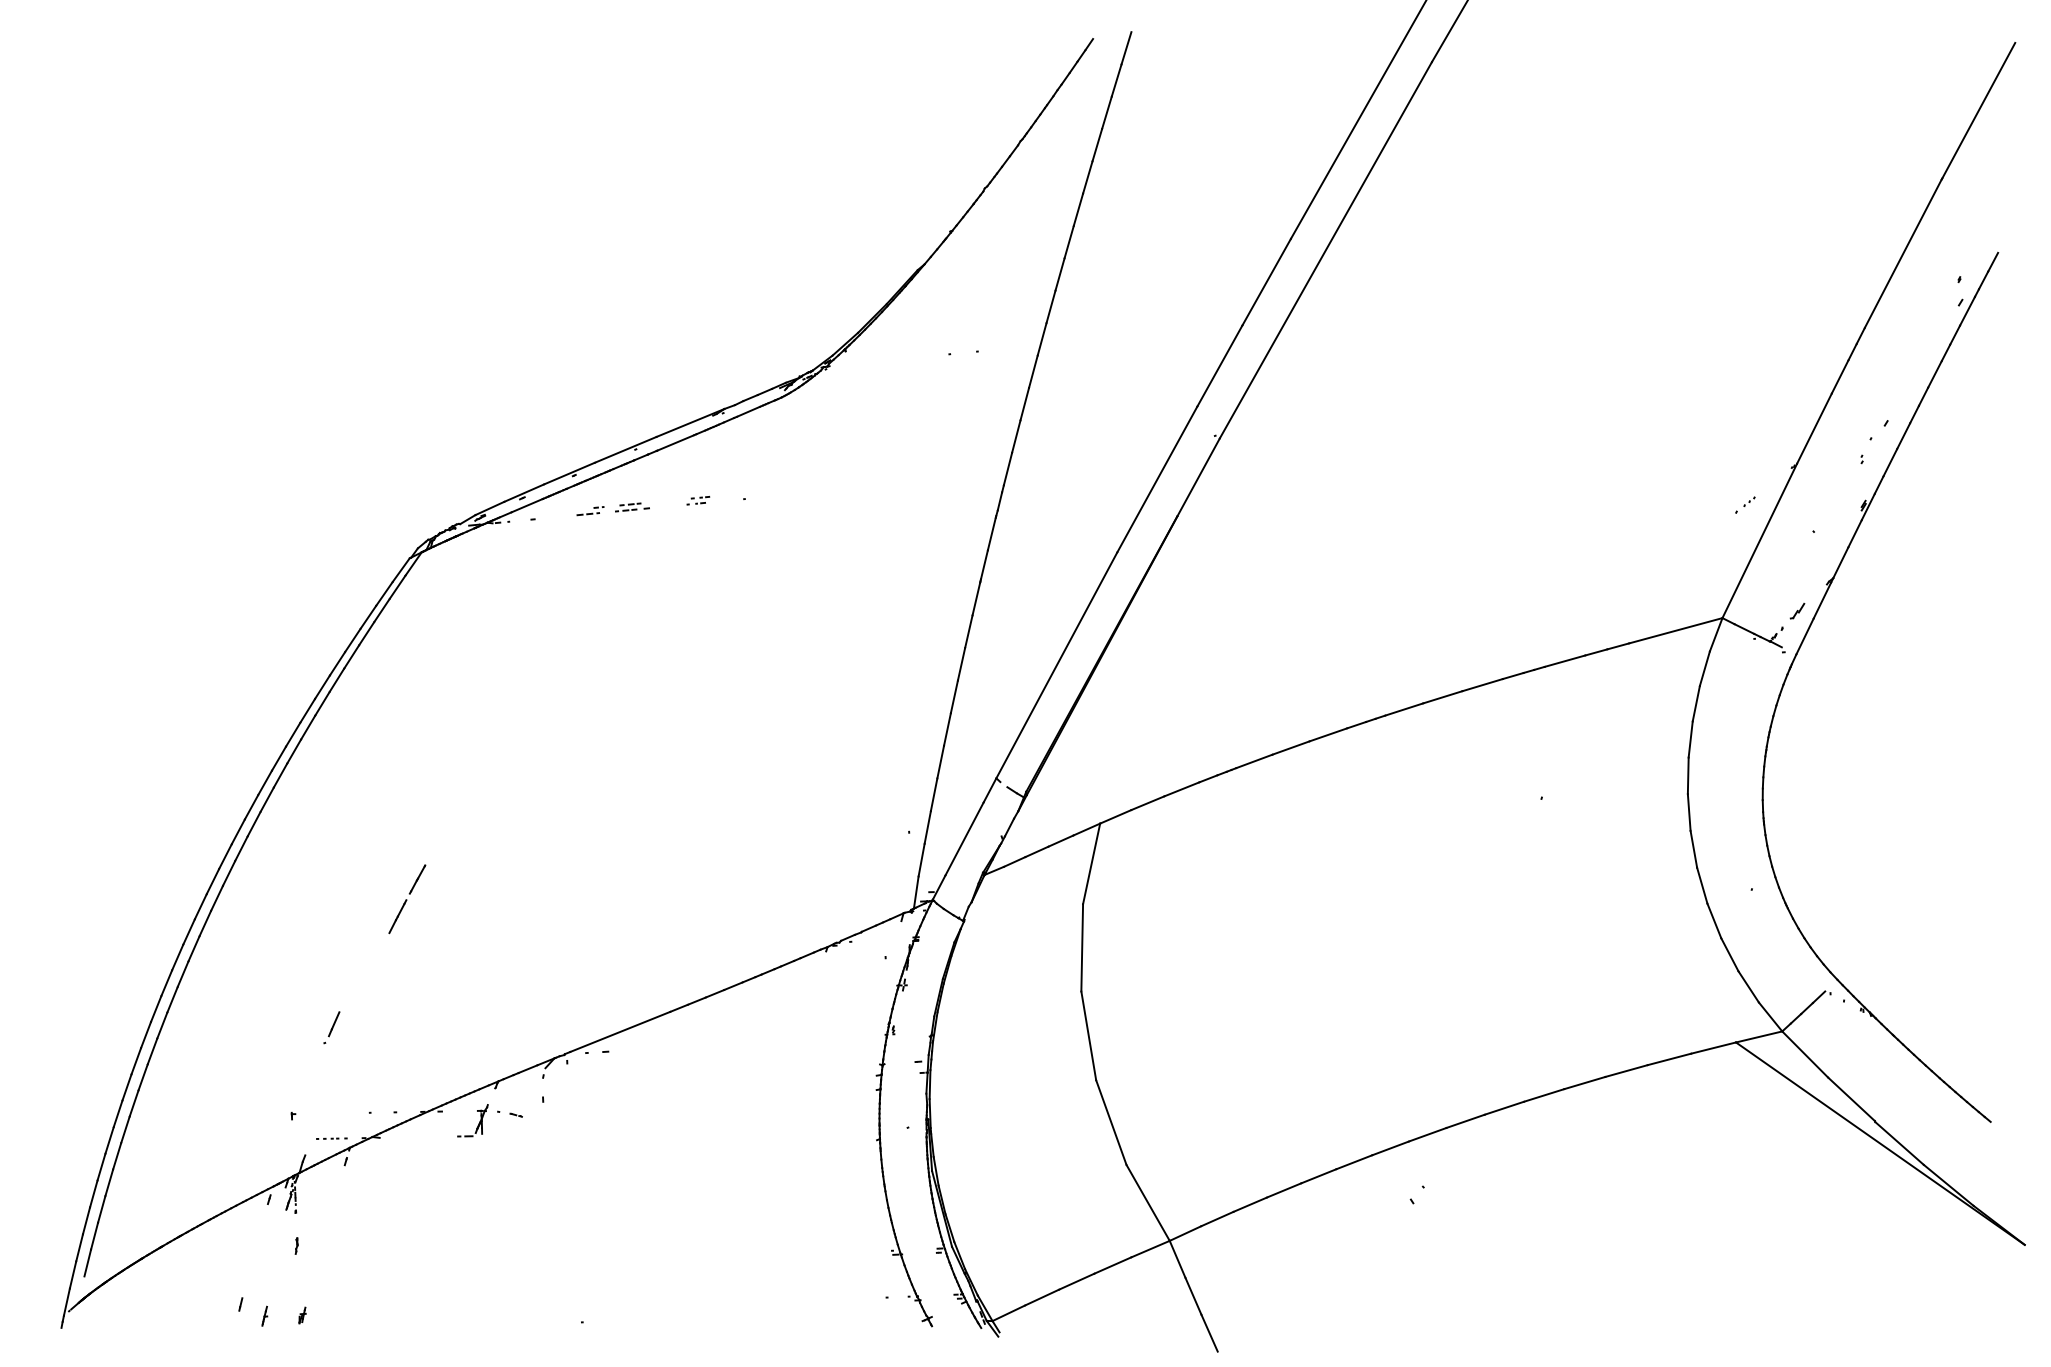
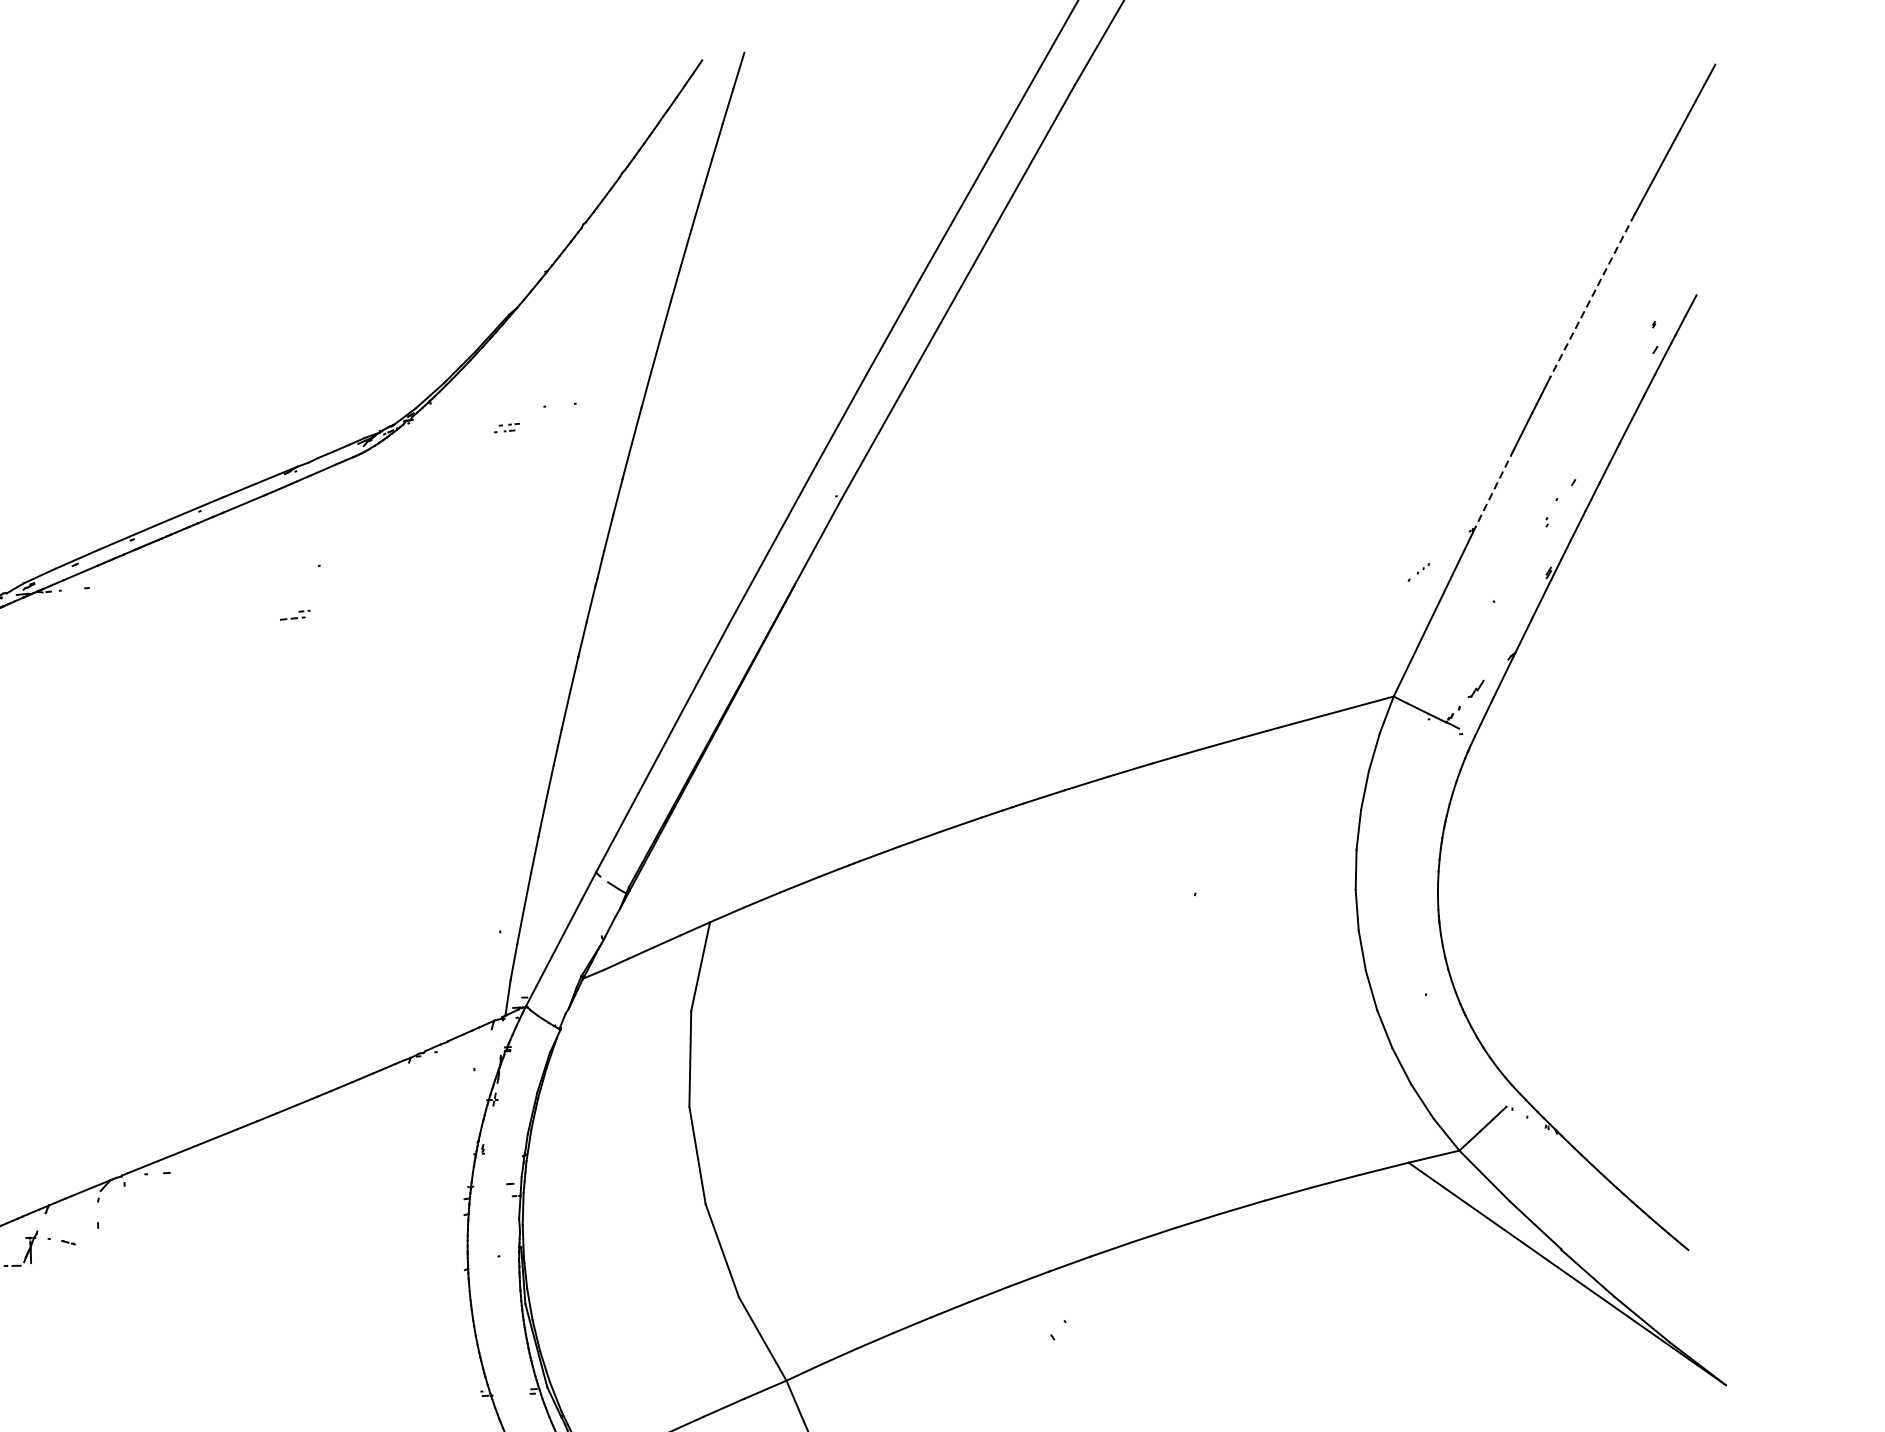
line: (1903, 253) -> (1592, 295), solid -> dashed
line: (1814, 429) -> (1494, 489), solid -> dashed
part: (698, 500) -> (507, 427), moved
part: (632, 507) -> (196, 575), removed
part: (590, 511) -> (295, 615), moved

